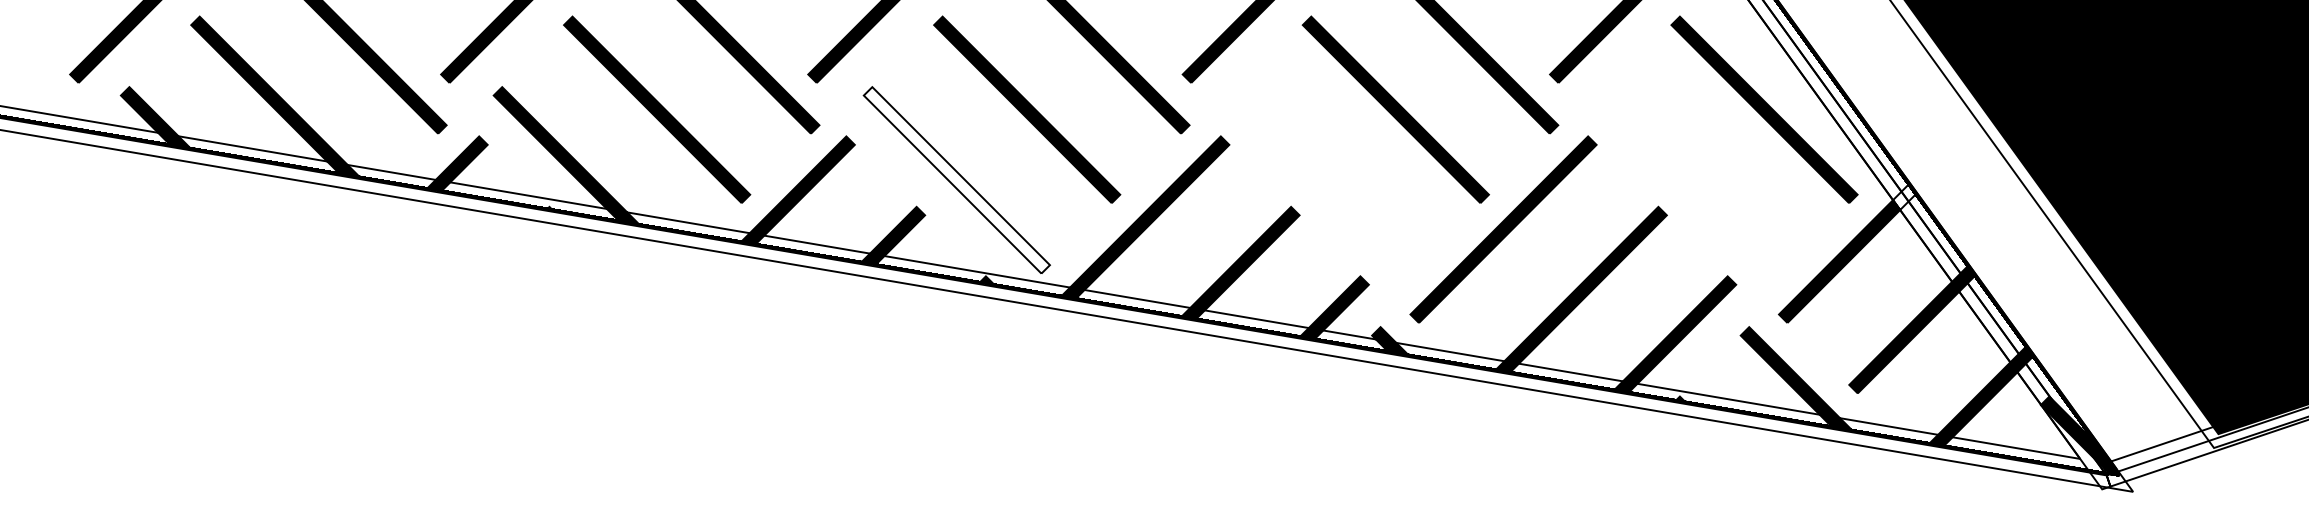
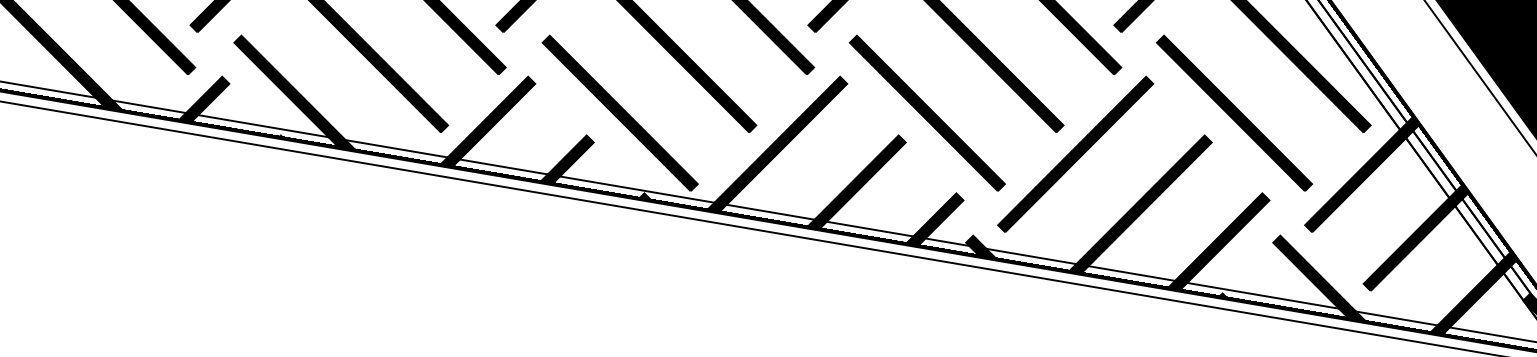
part: (1325, 179) -> (927, 112), added
part: (1694, 179) -> (1234, 112), added
fill: (956, 180) -> (619, 113), added
fill: (1904, 197) -> (1409, 127), added

